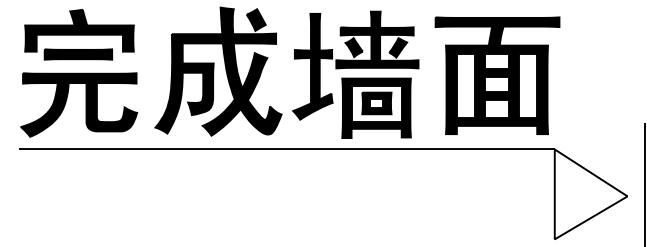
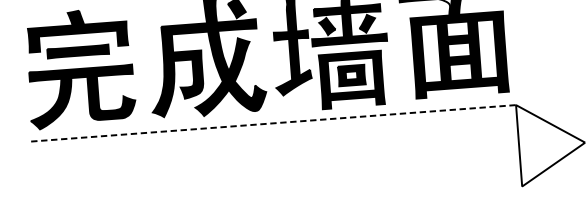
line: (286, 149) -> (273, 123), solid -> dashed

